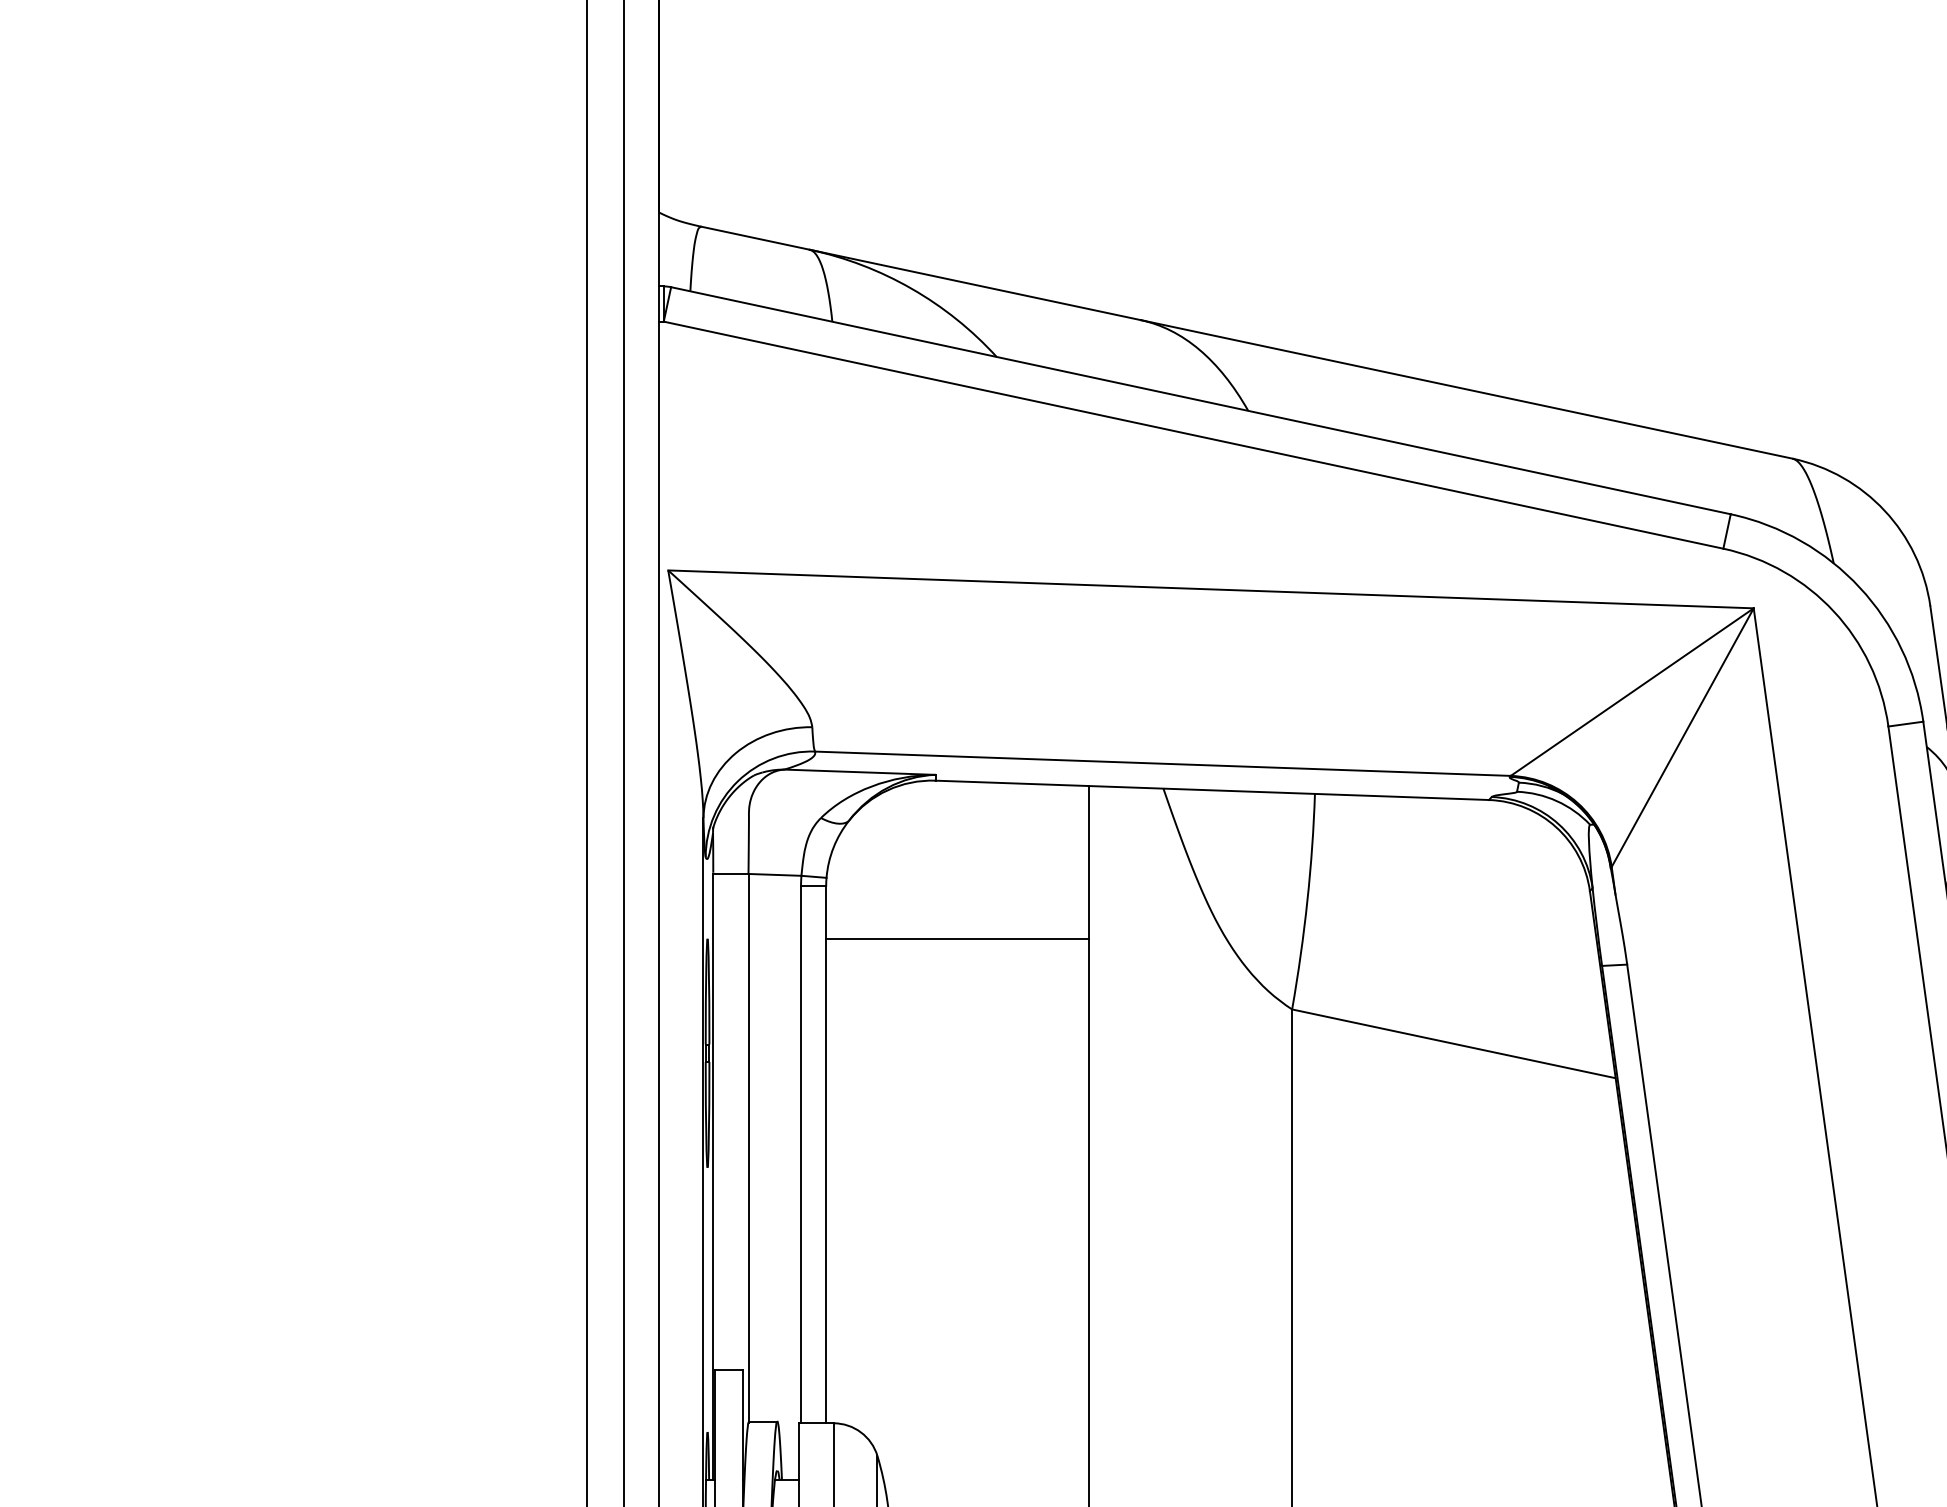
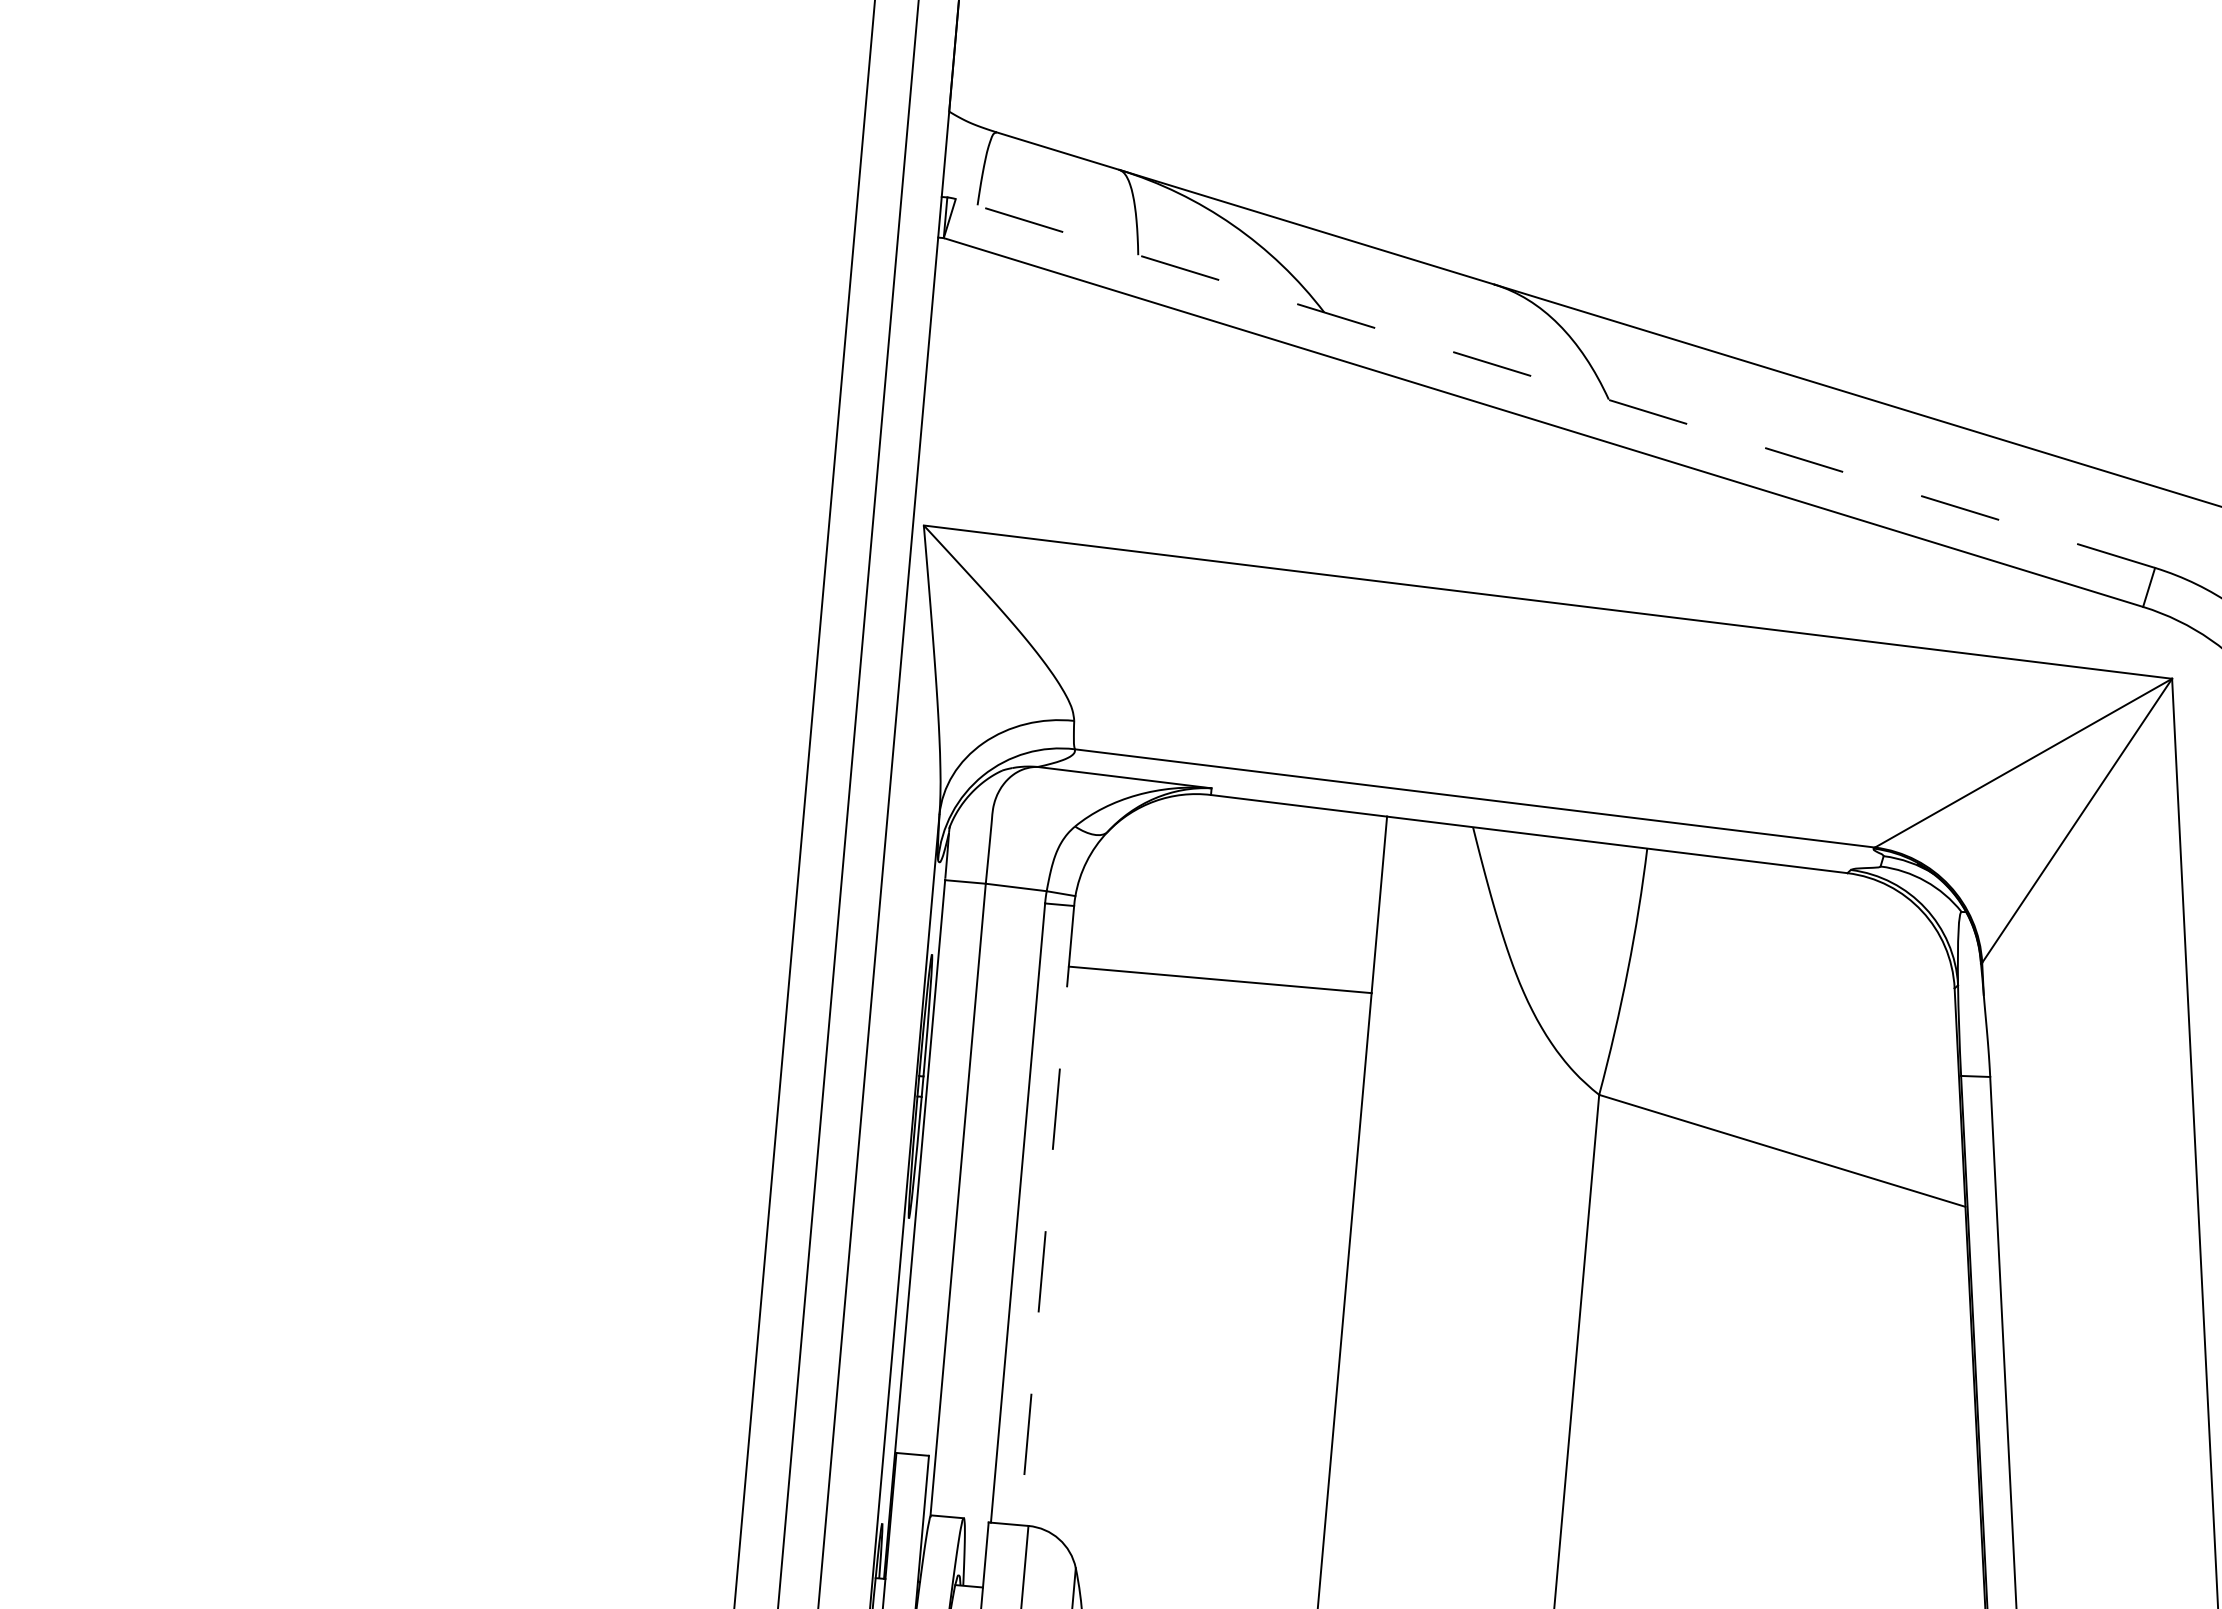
line: (1200, 400) -> (1554, 383), solid -> dashed
line: (826, 1155) -> (1047, 1216), solid -> dashed

